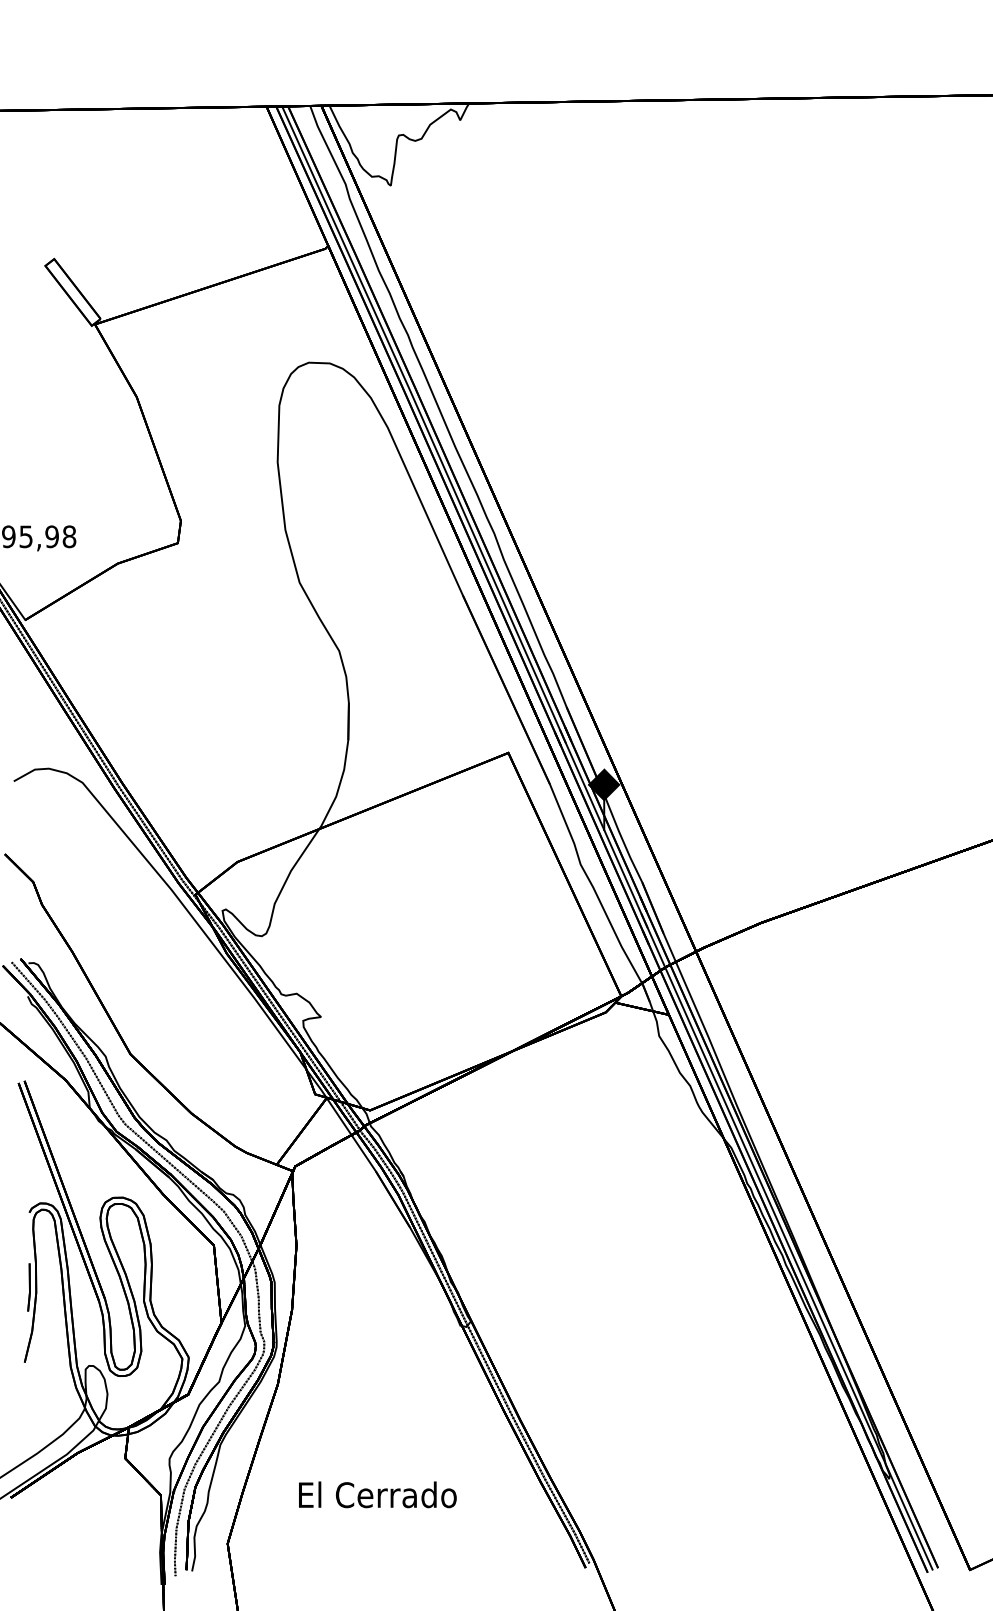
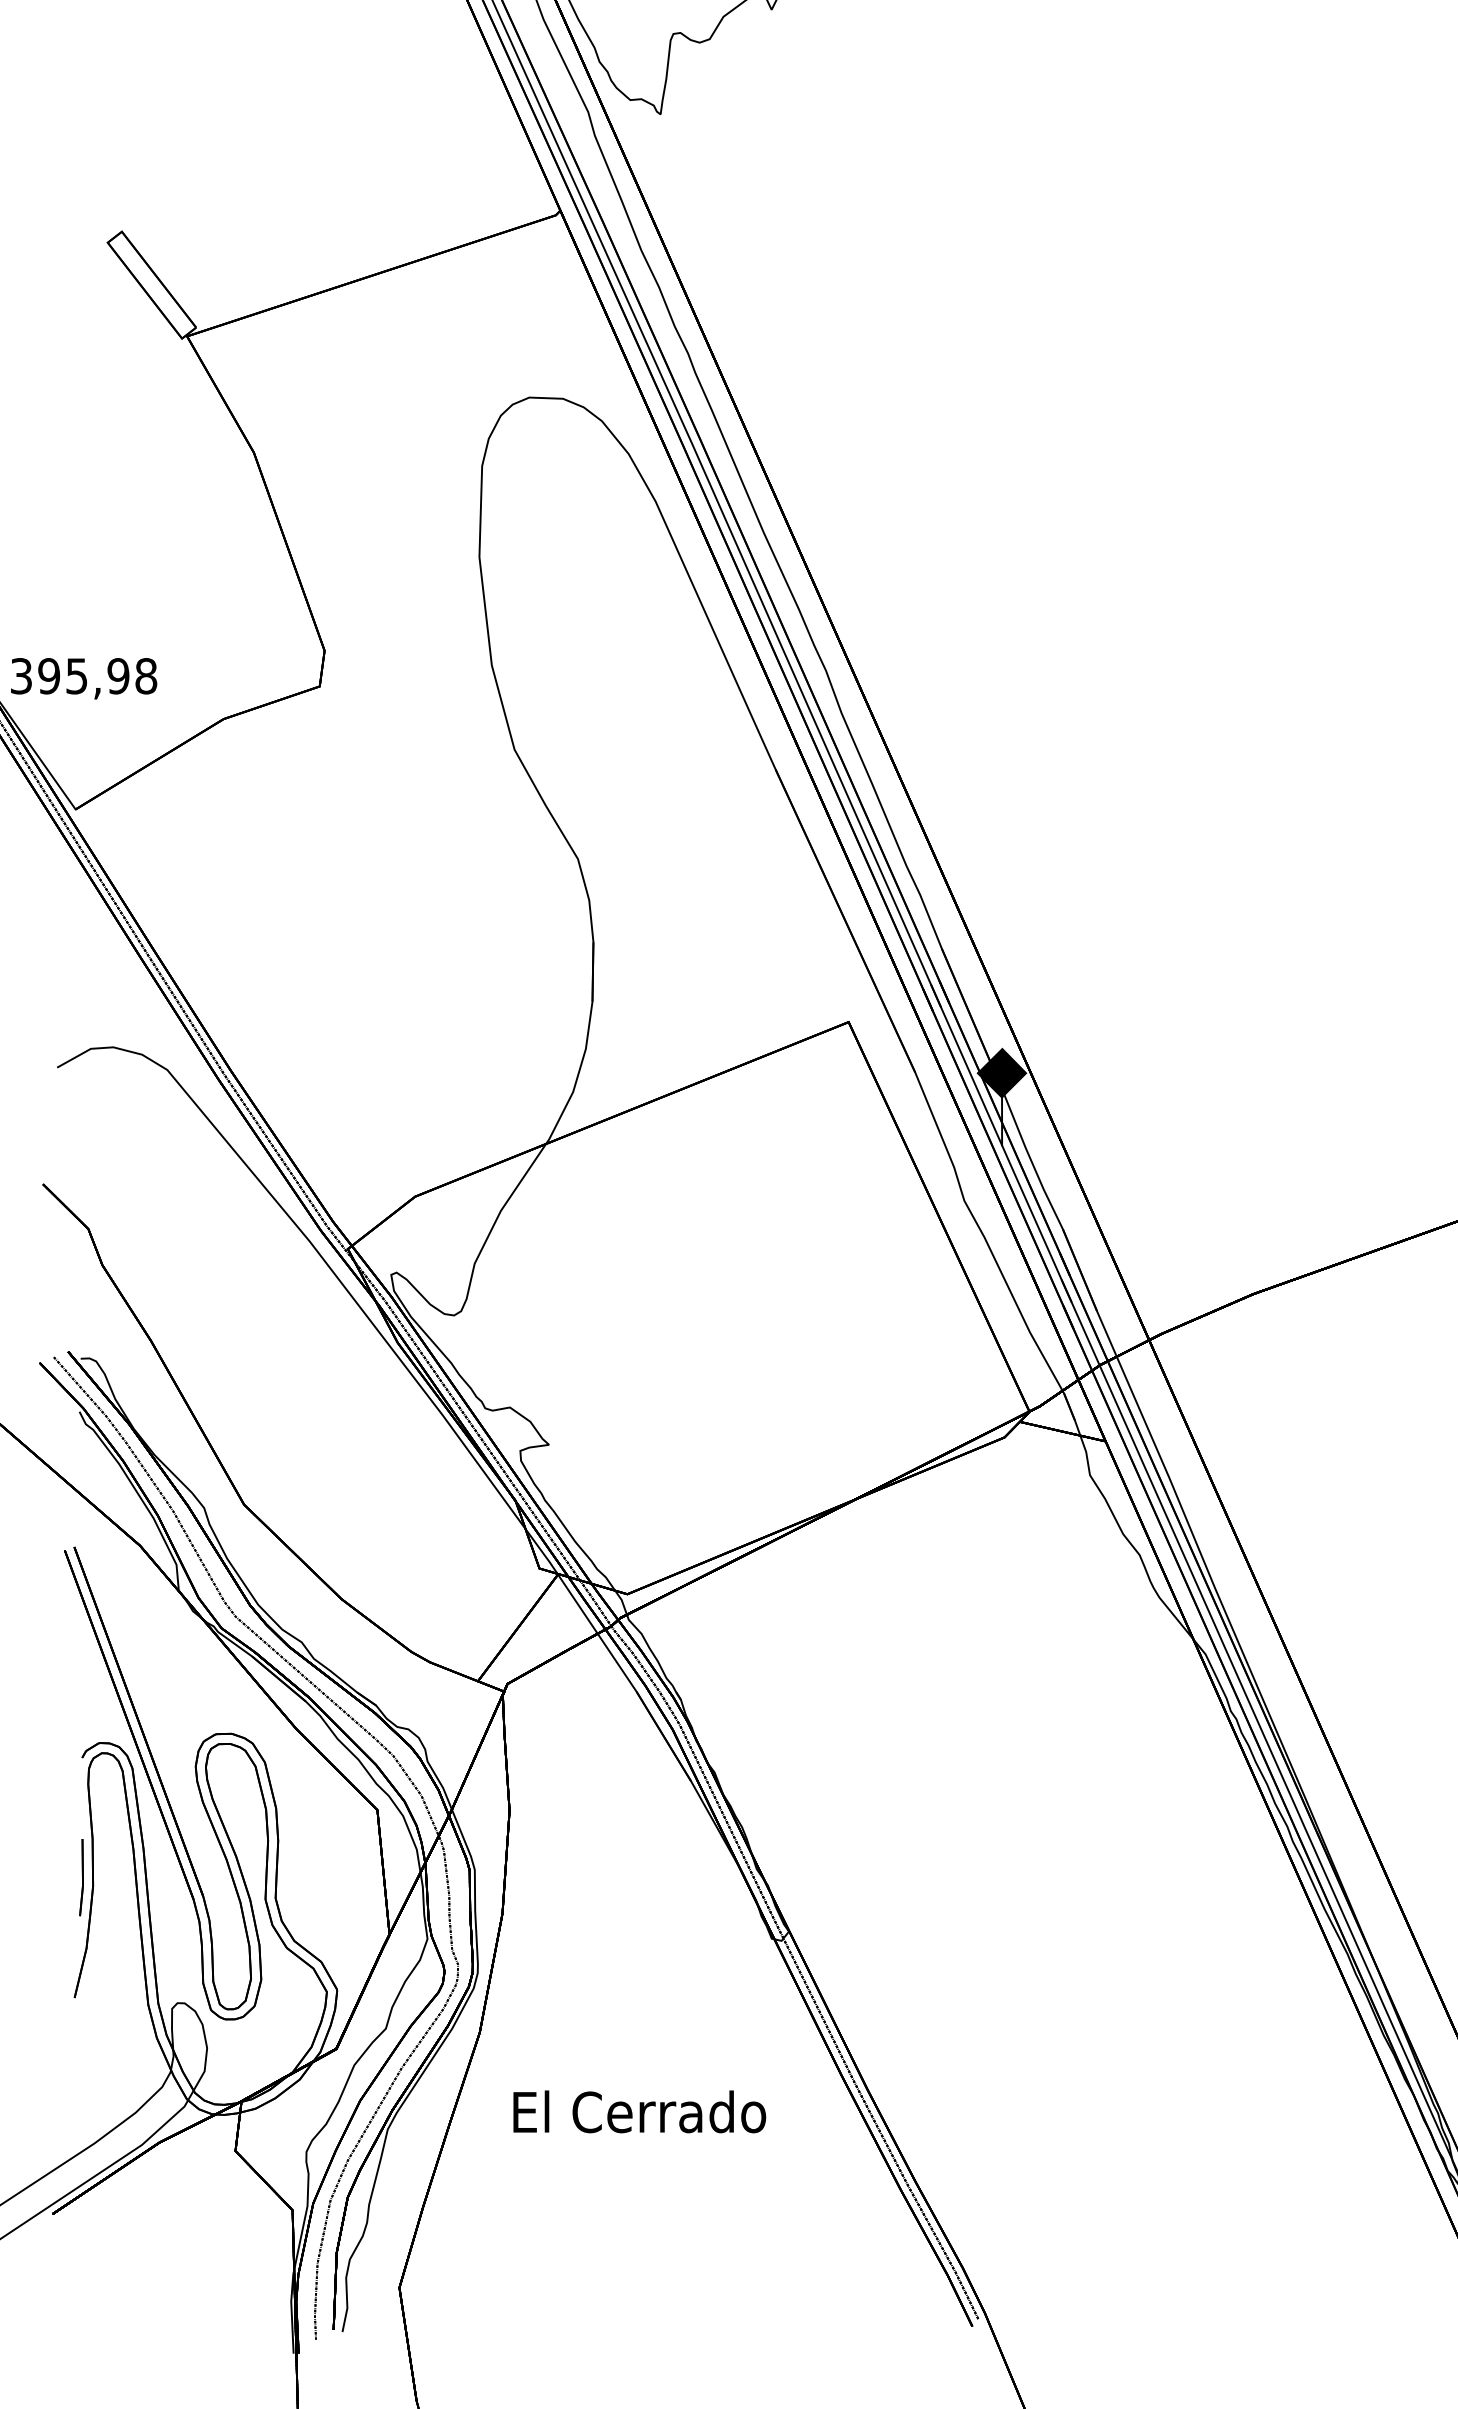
text: (377, 1494) -> (639, 2111), moved

